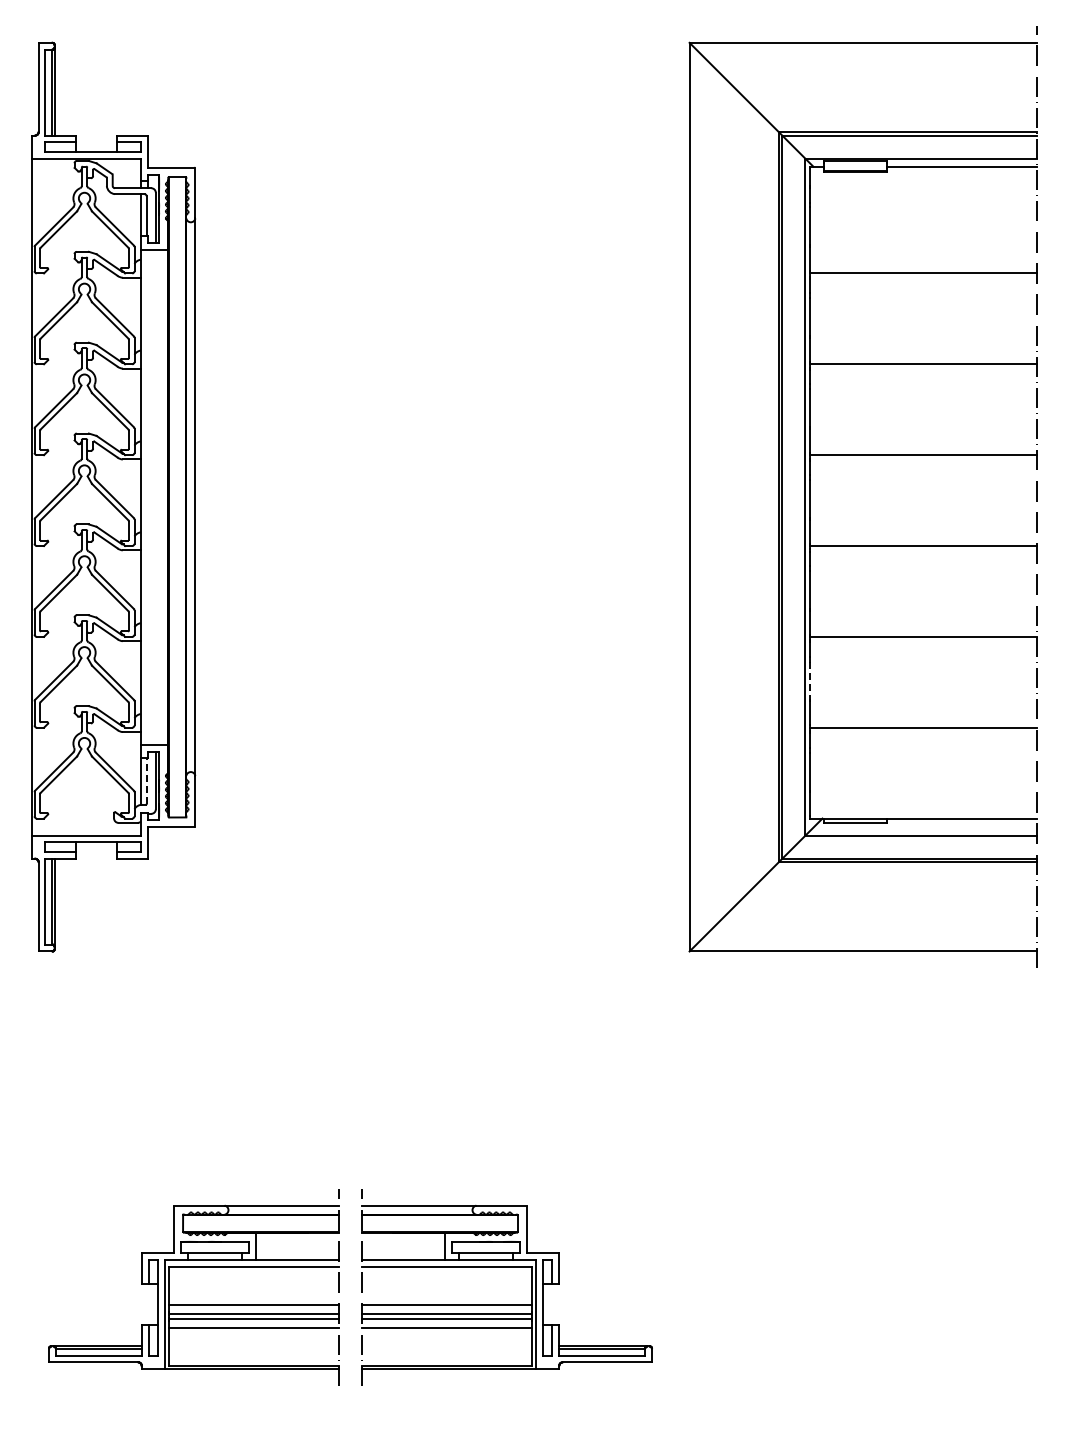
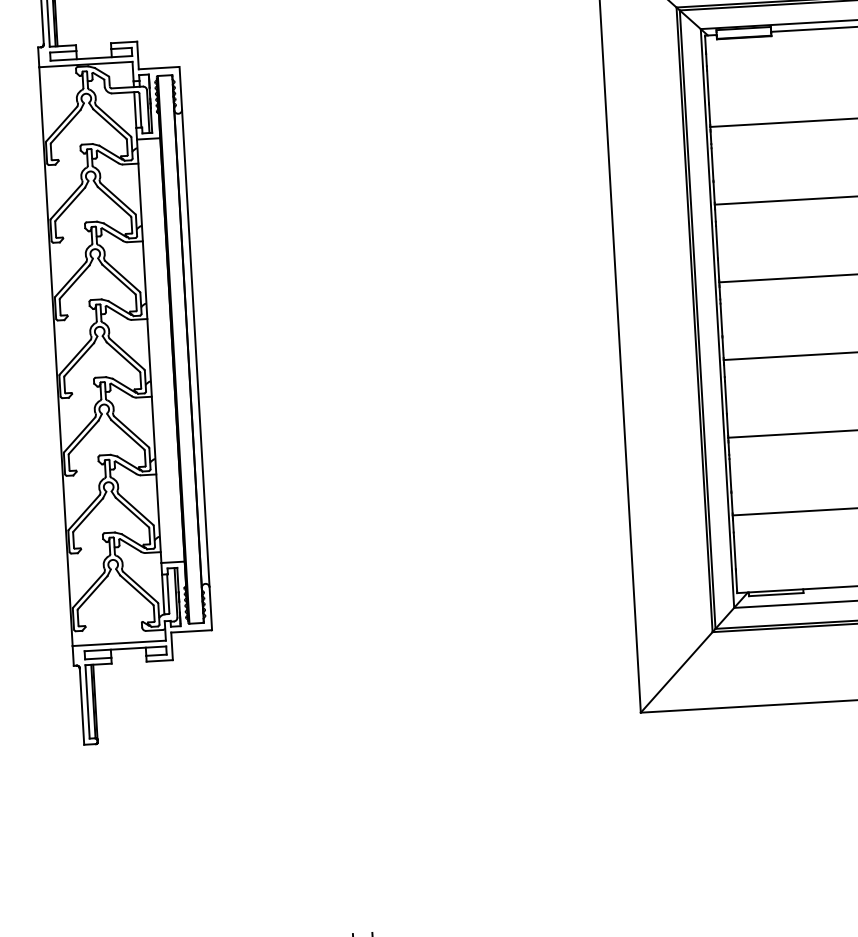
line: (810, 680) -> (730, 475), dashed -> solid
line: (146, 781) -> (168, 594), dashed -> solid

